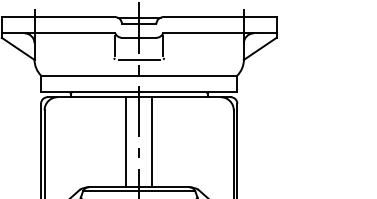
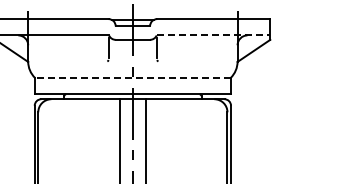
line: (219, 33) -> (213, 35), solid -> dashed
line: (138, 59) -> (132, 61), removed
line: (138, 75) -> (132, 77), solid -> dashed

